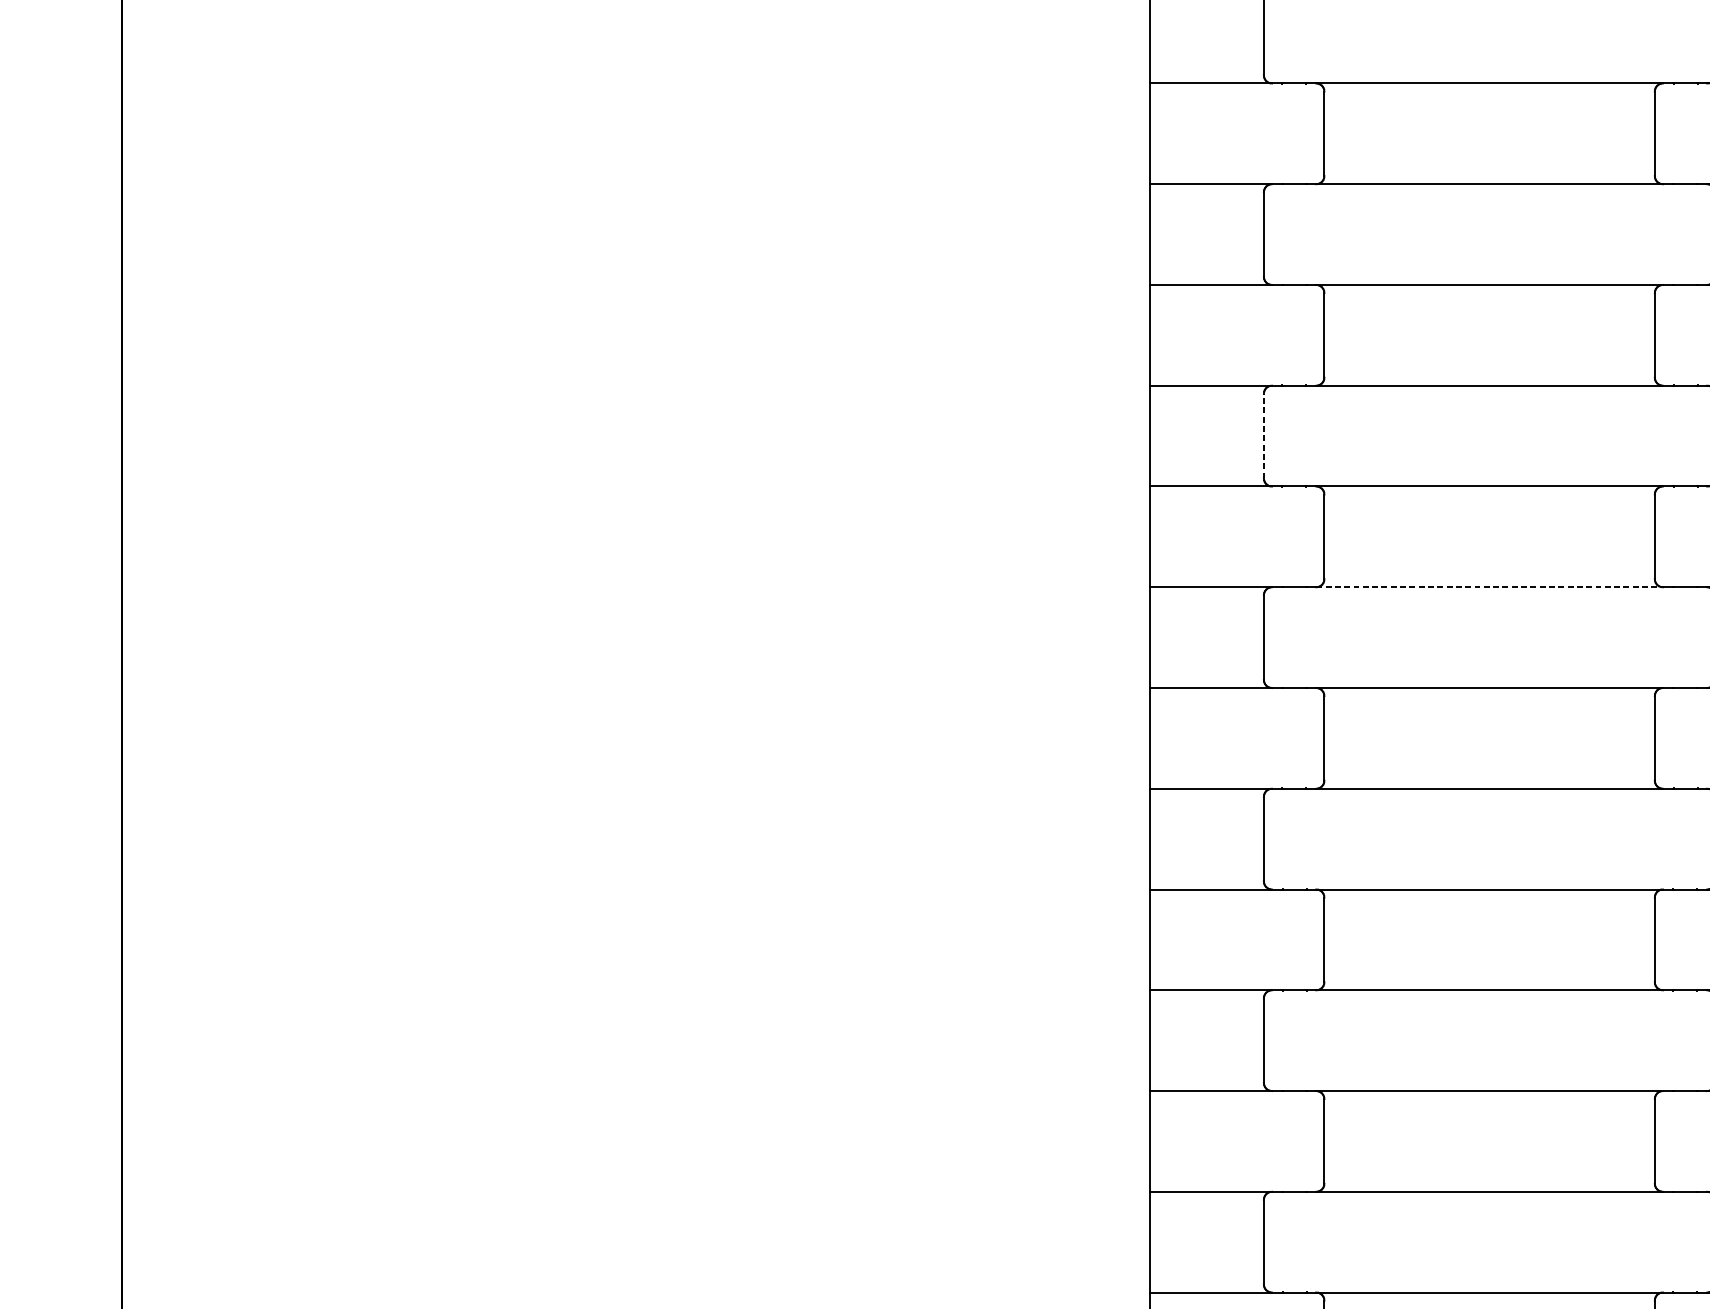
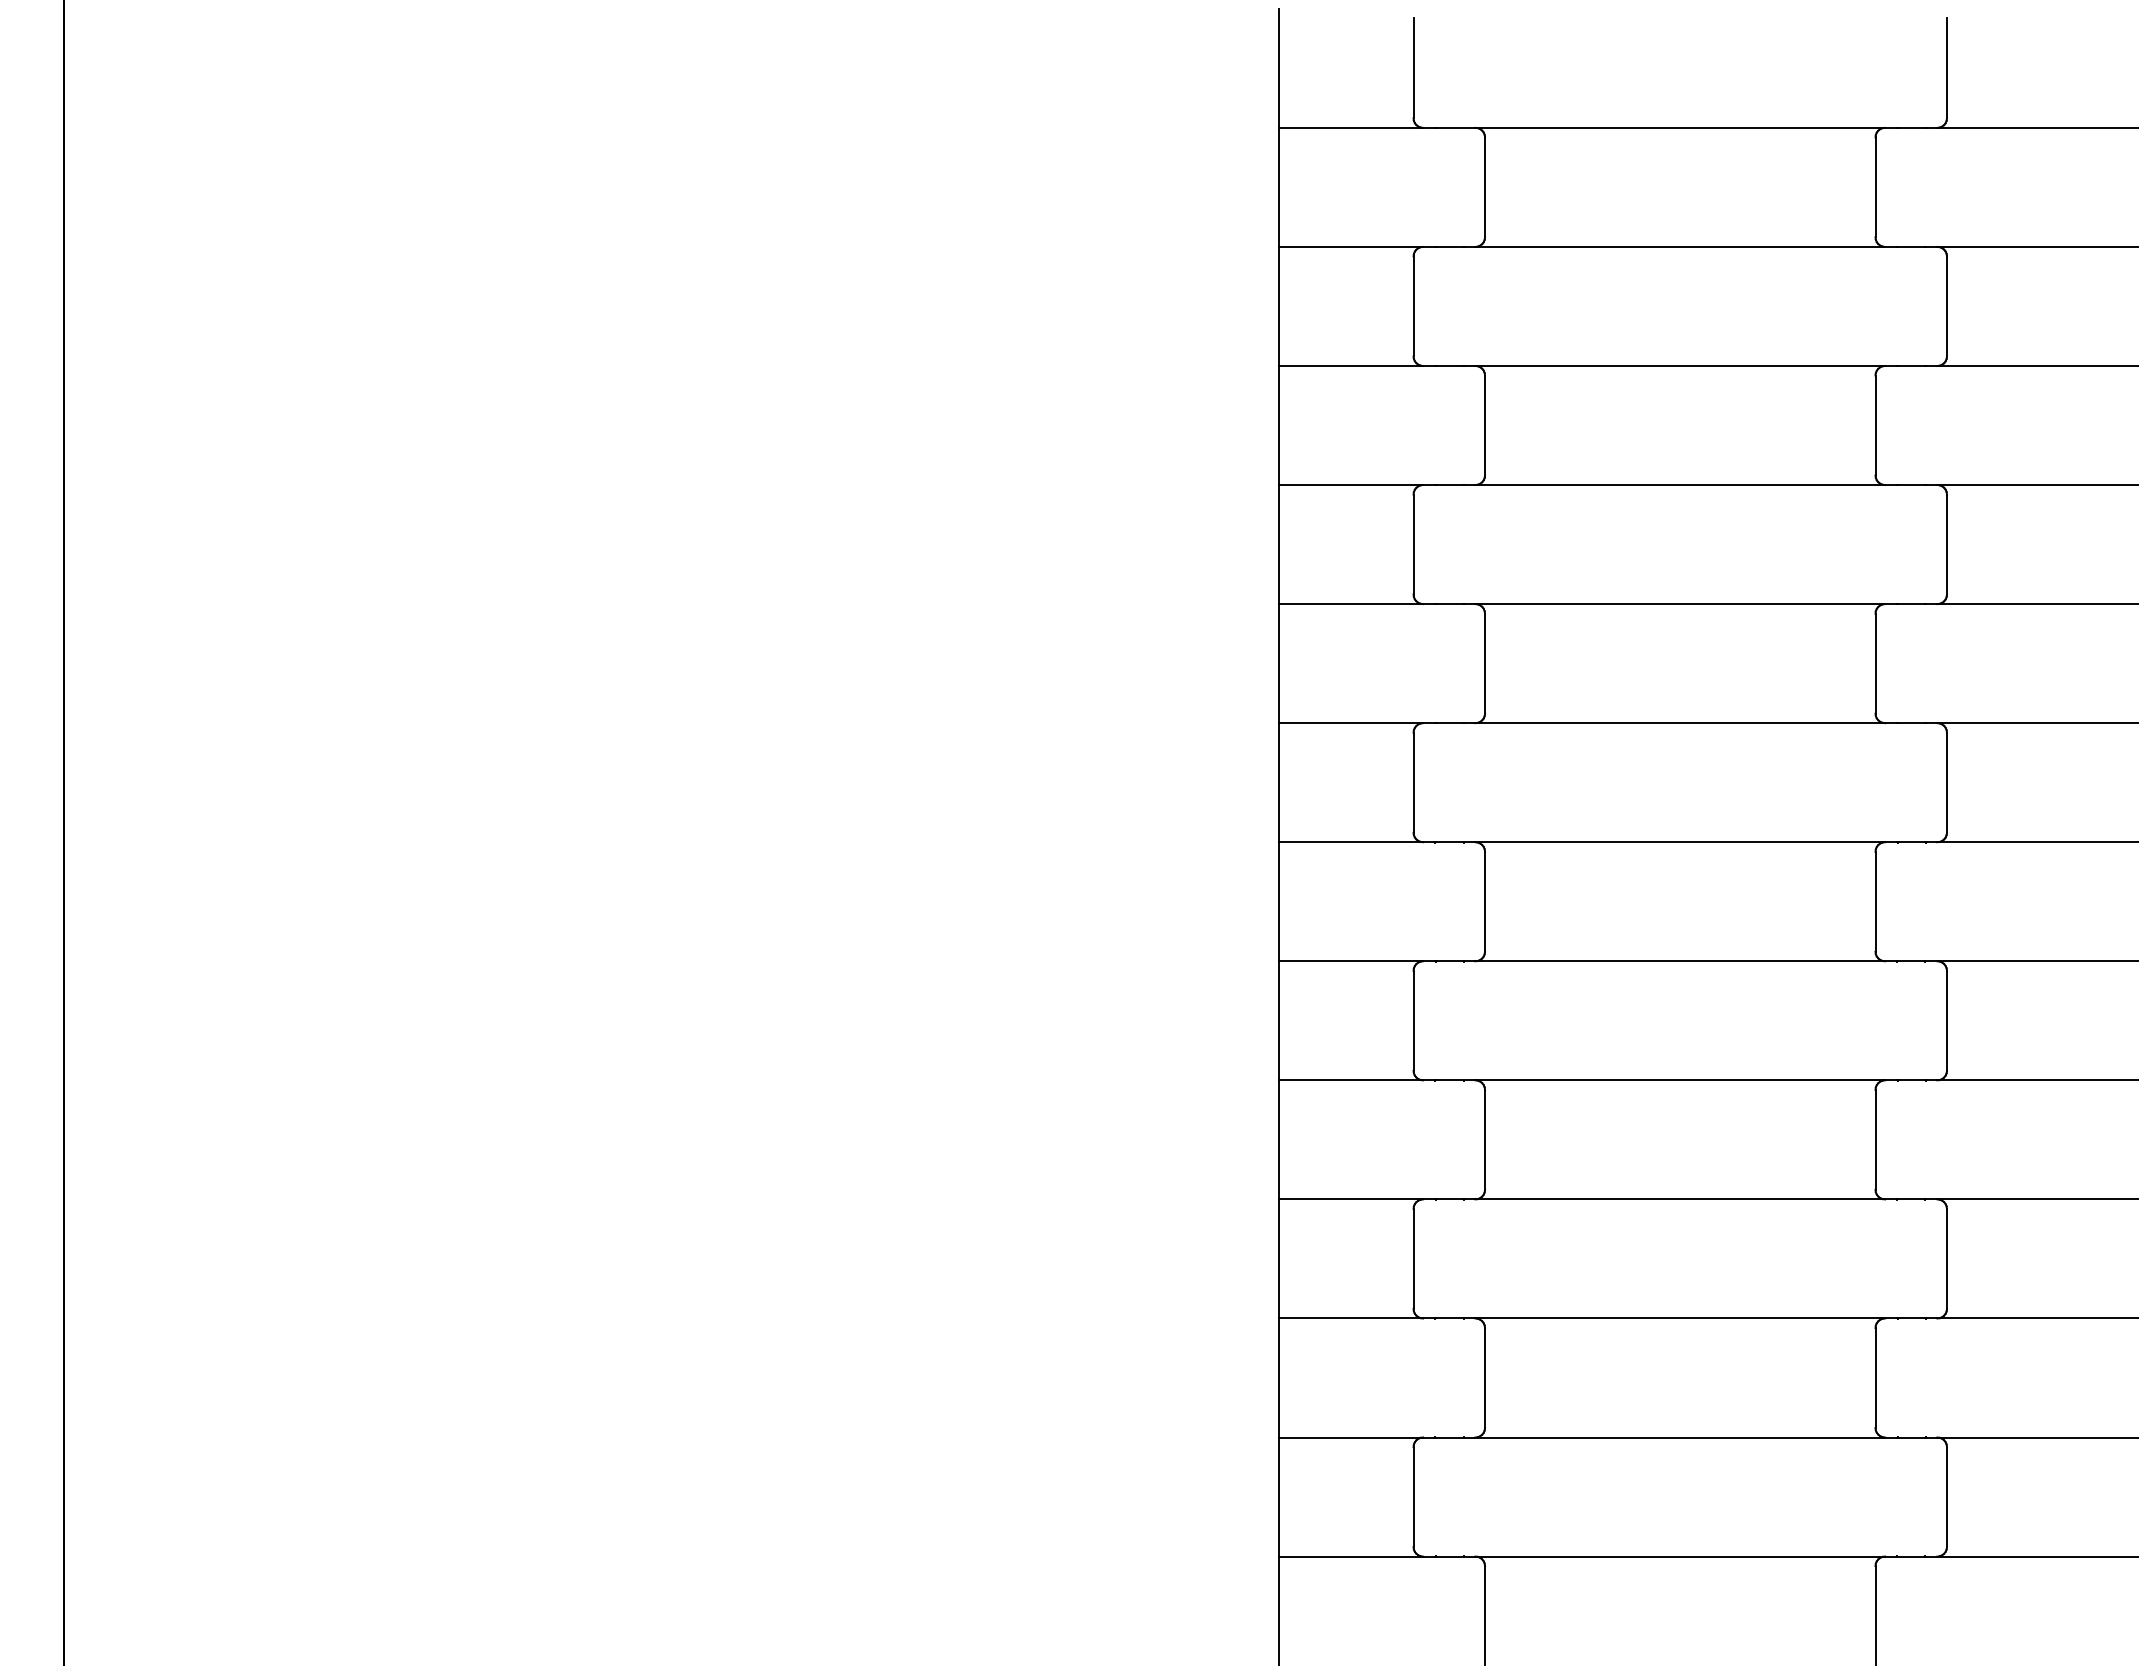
line: (1263, 436) -> (1413, 544), dashed -> solid
line: (1489, 587) -> (1680, 723), dashed -> solid

